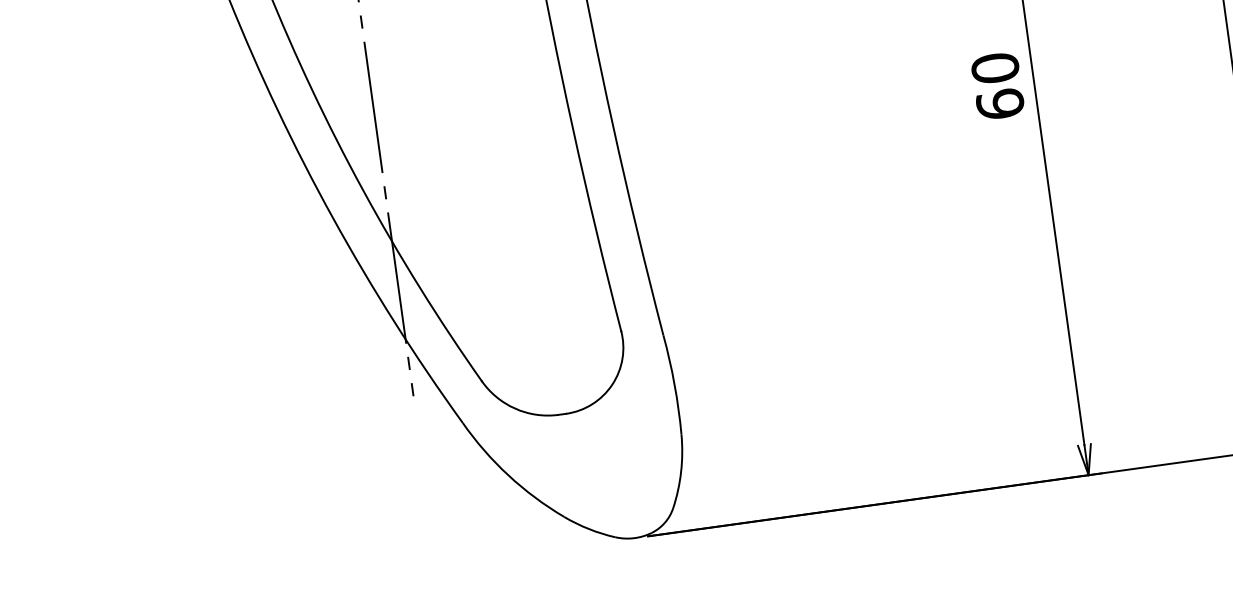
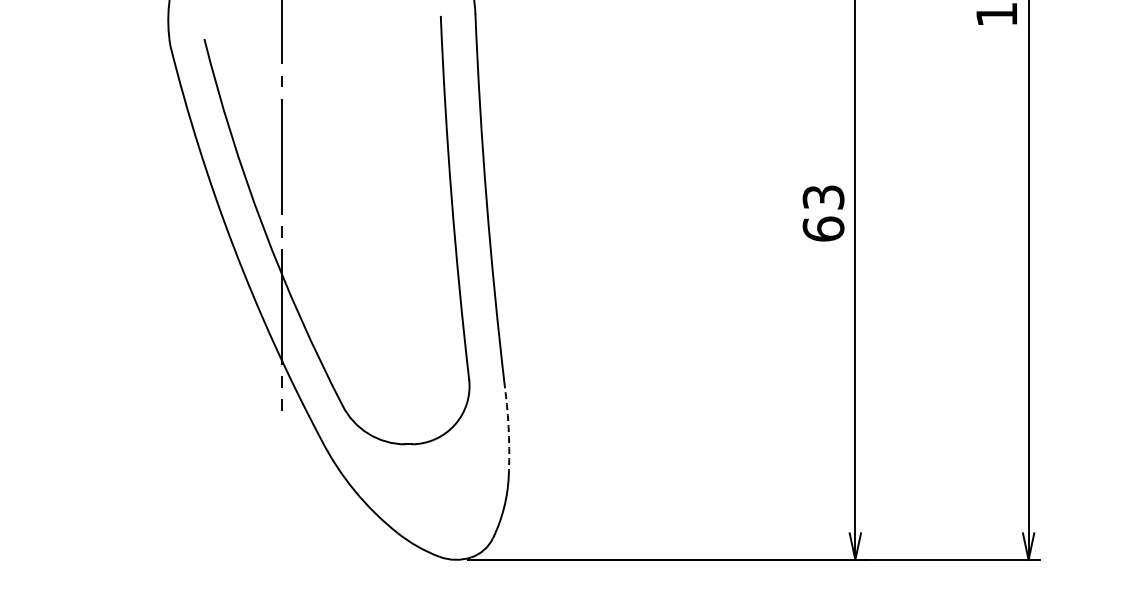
text: (995, 68) -> (823, 197), 60 -> 63
arc: (674, 385) -> (508, 432), solid -> dashed

